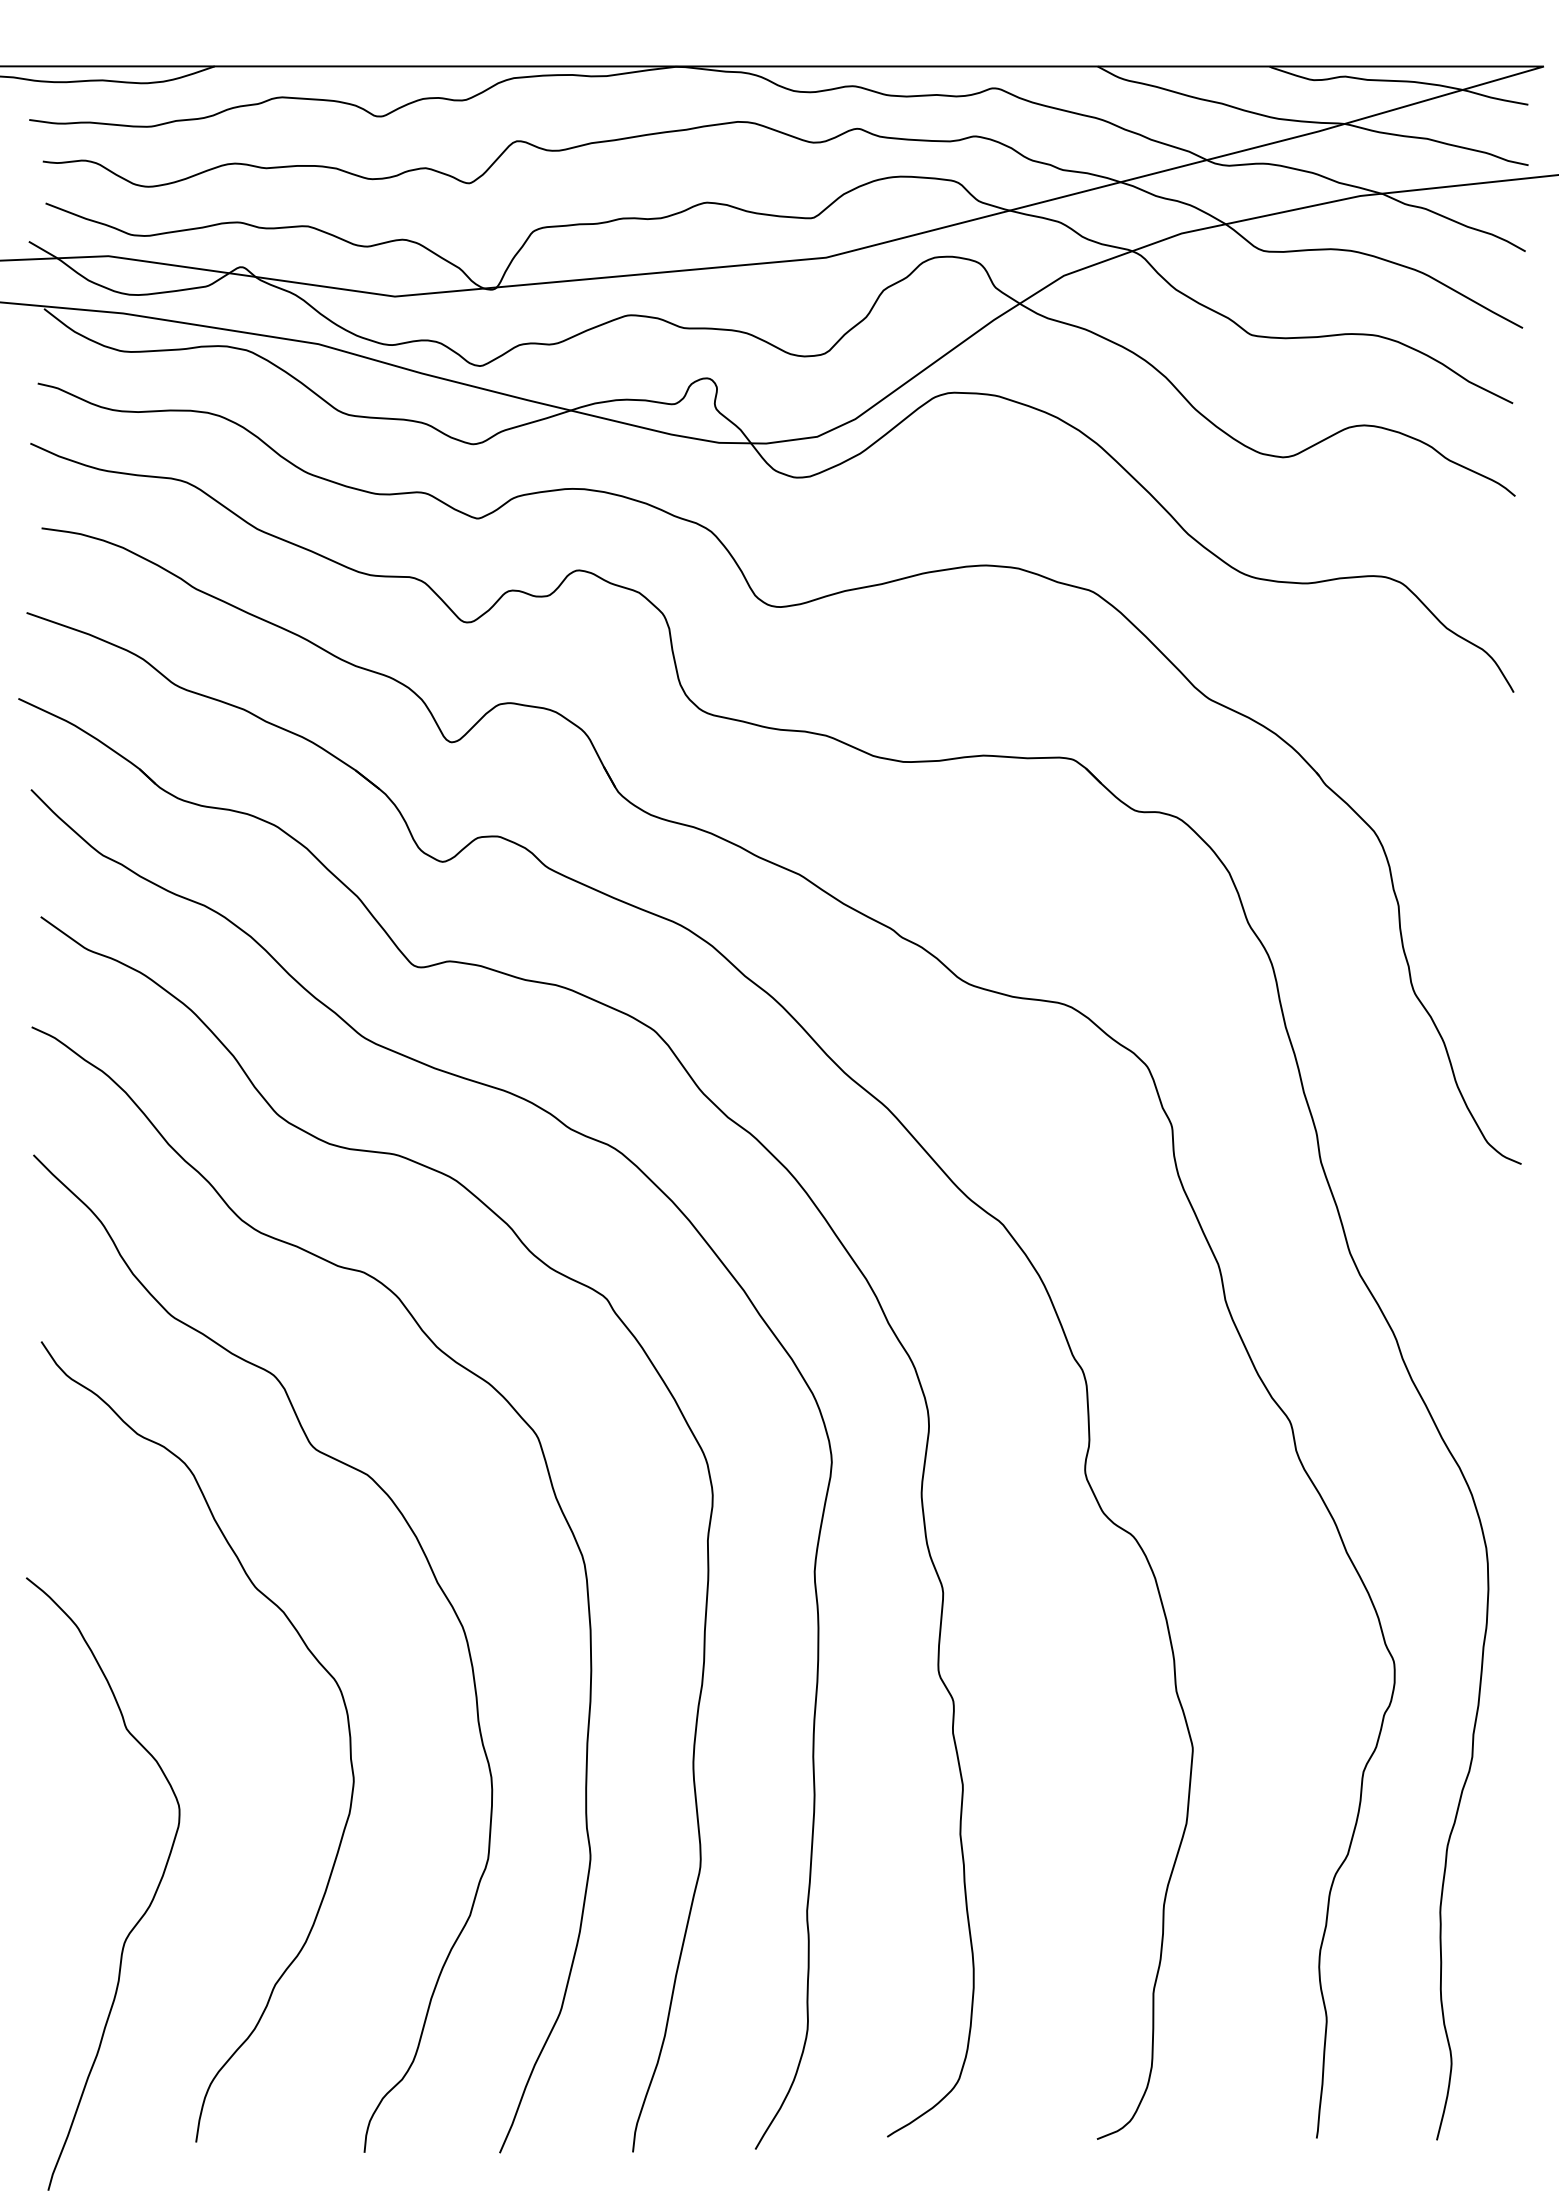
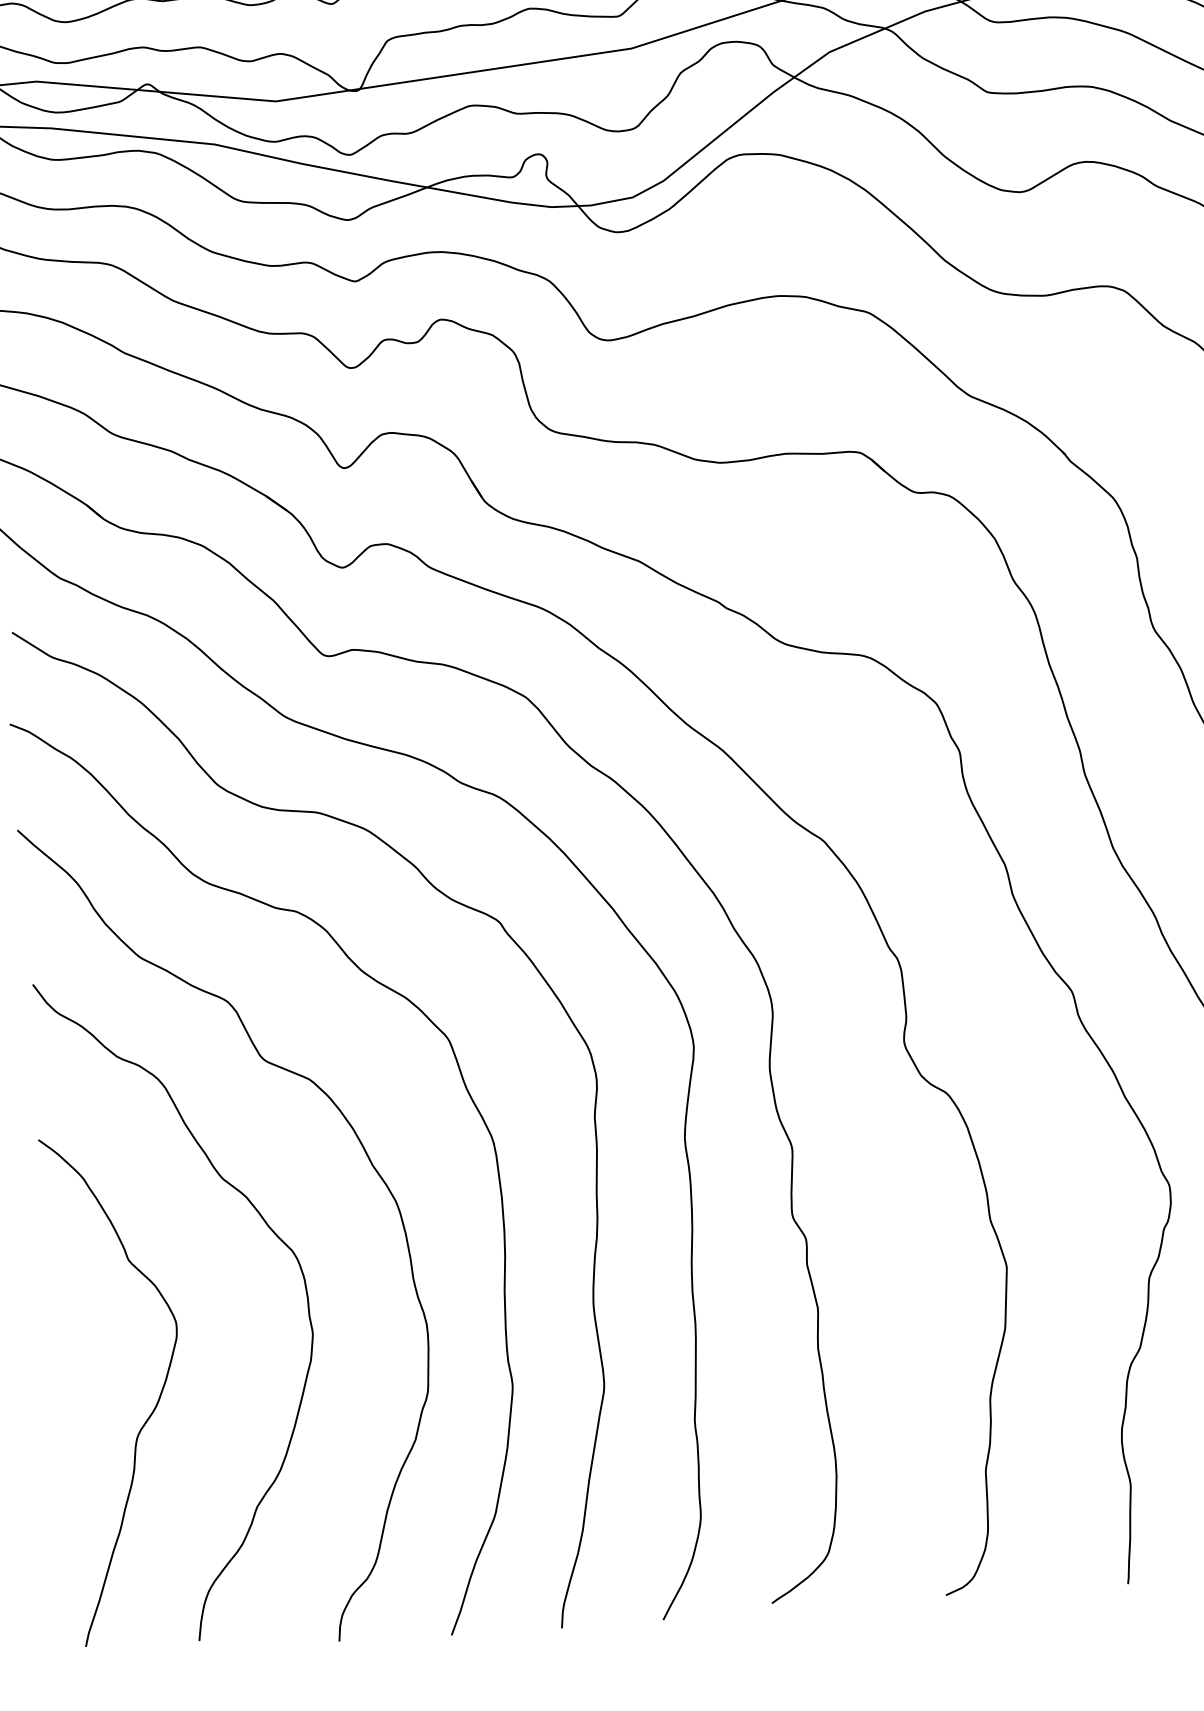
curve: (145, 1910) -> (153, 1410), moved

